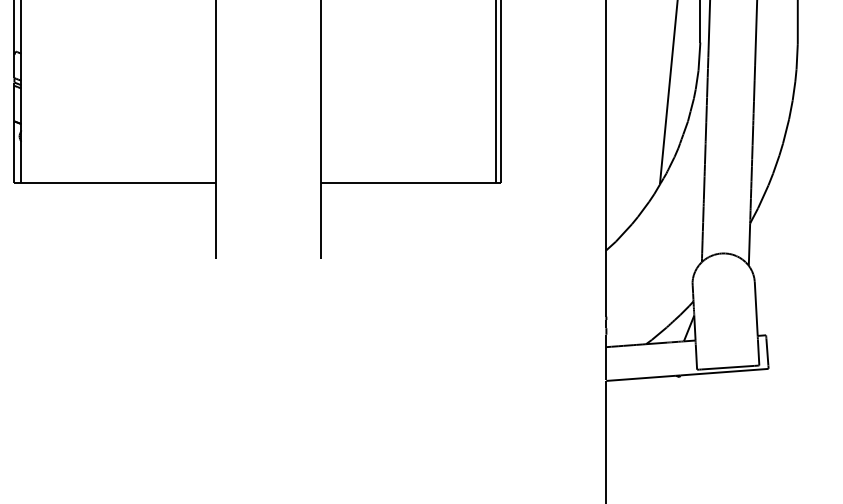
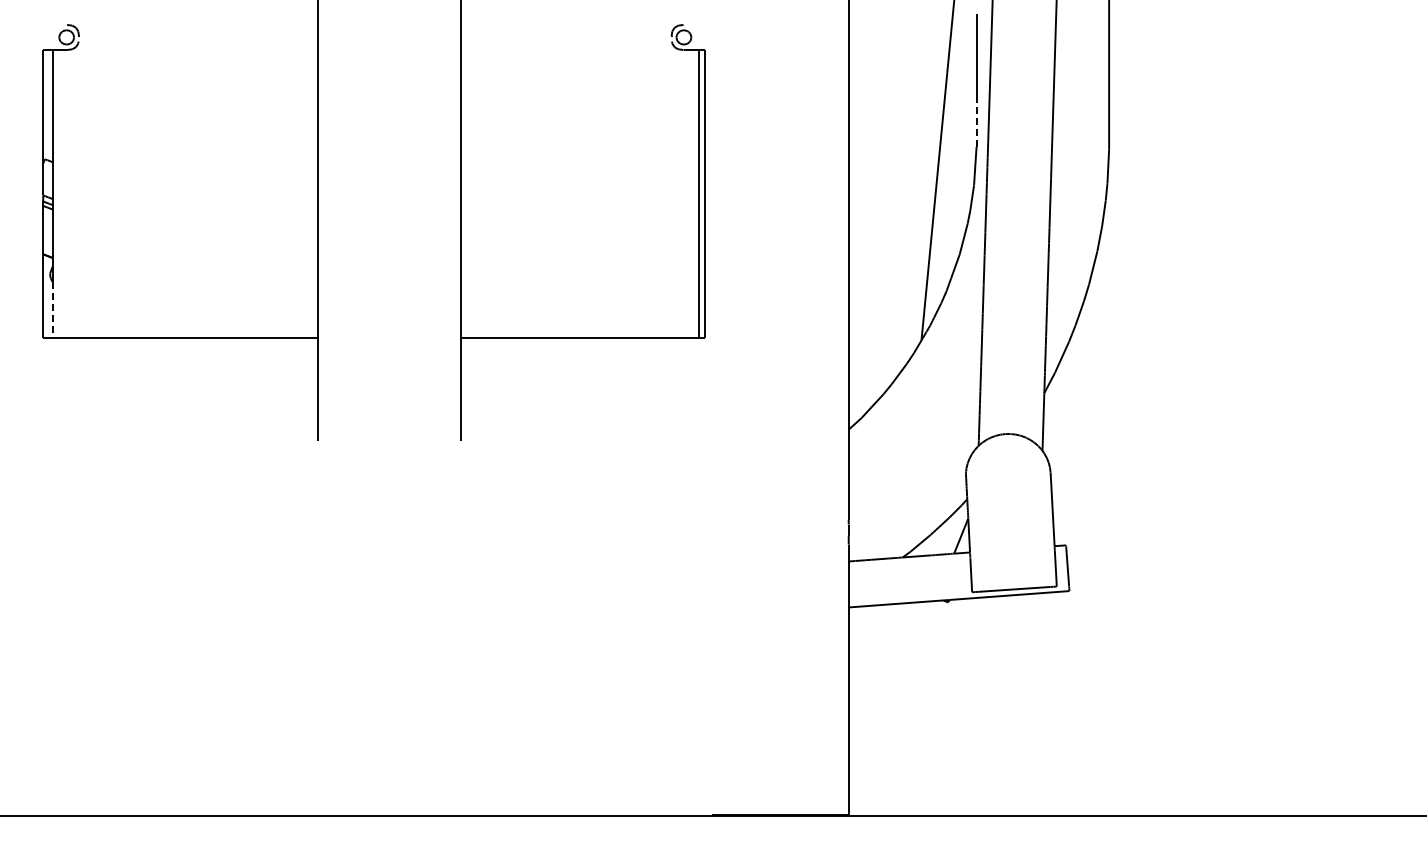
line: (700, 26) -> (976, 124), solid -> dashed
line: (21, 161) -> (52, 309), solid -> dashed

